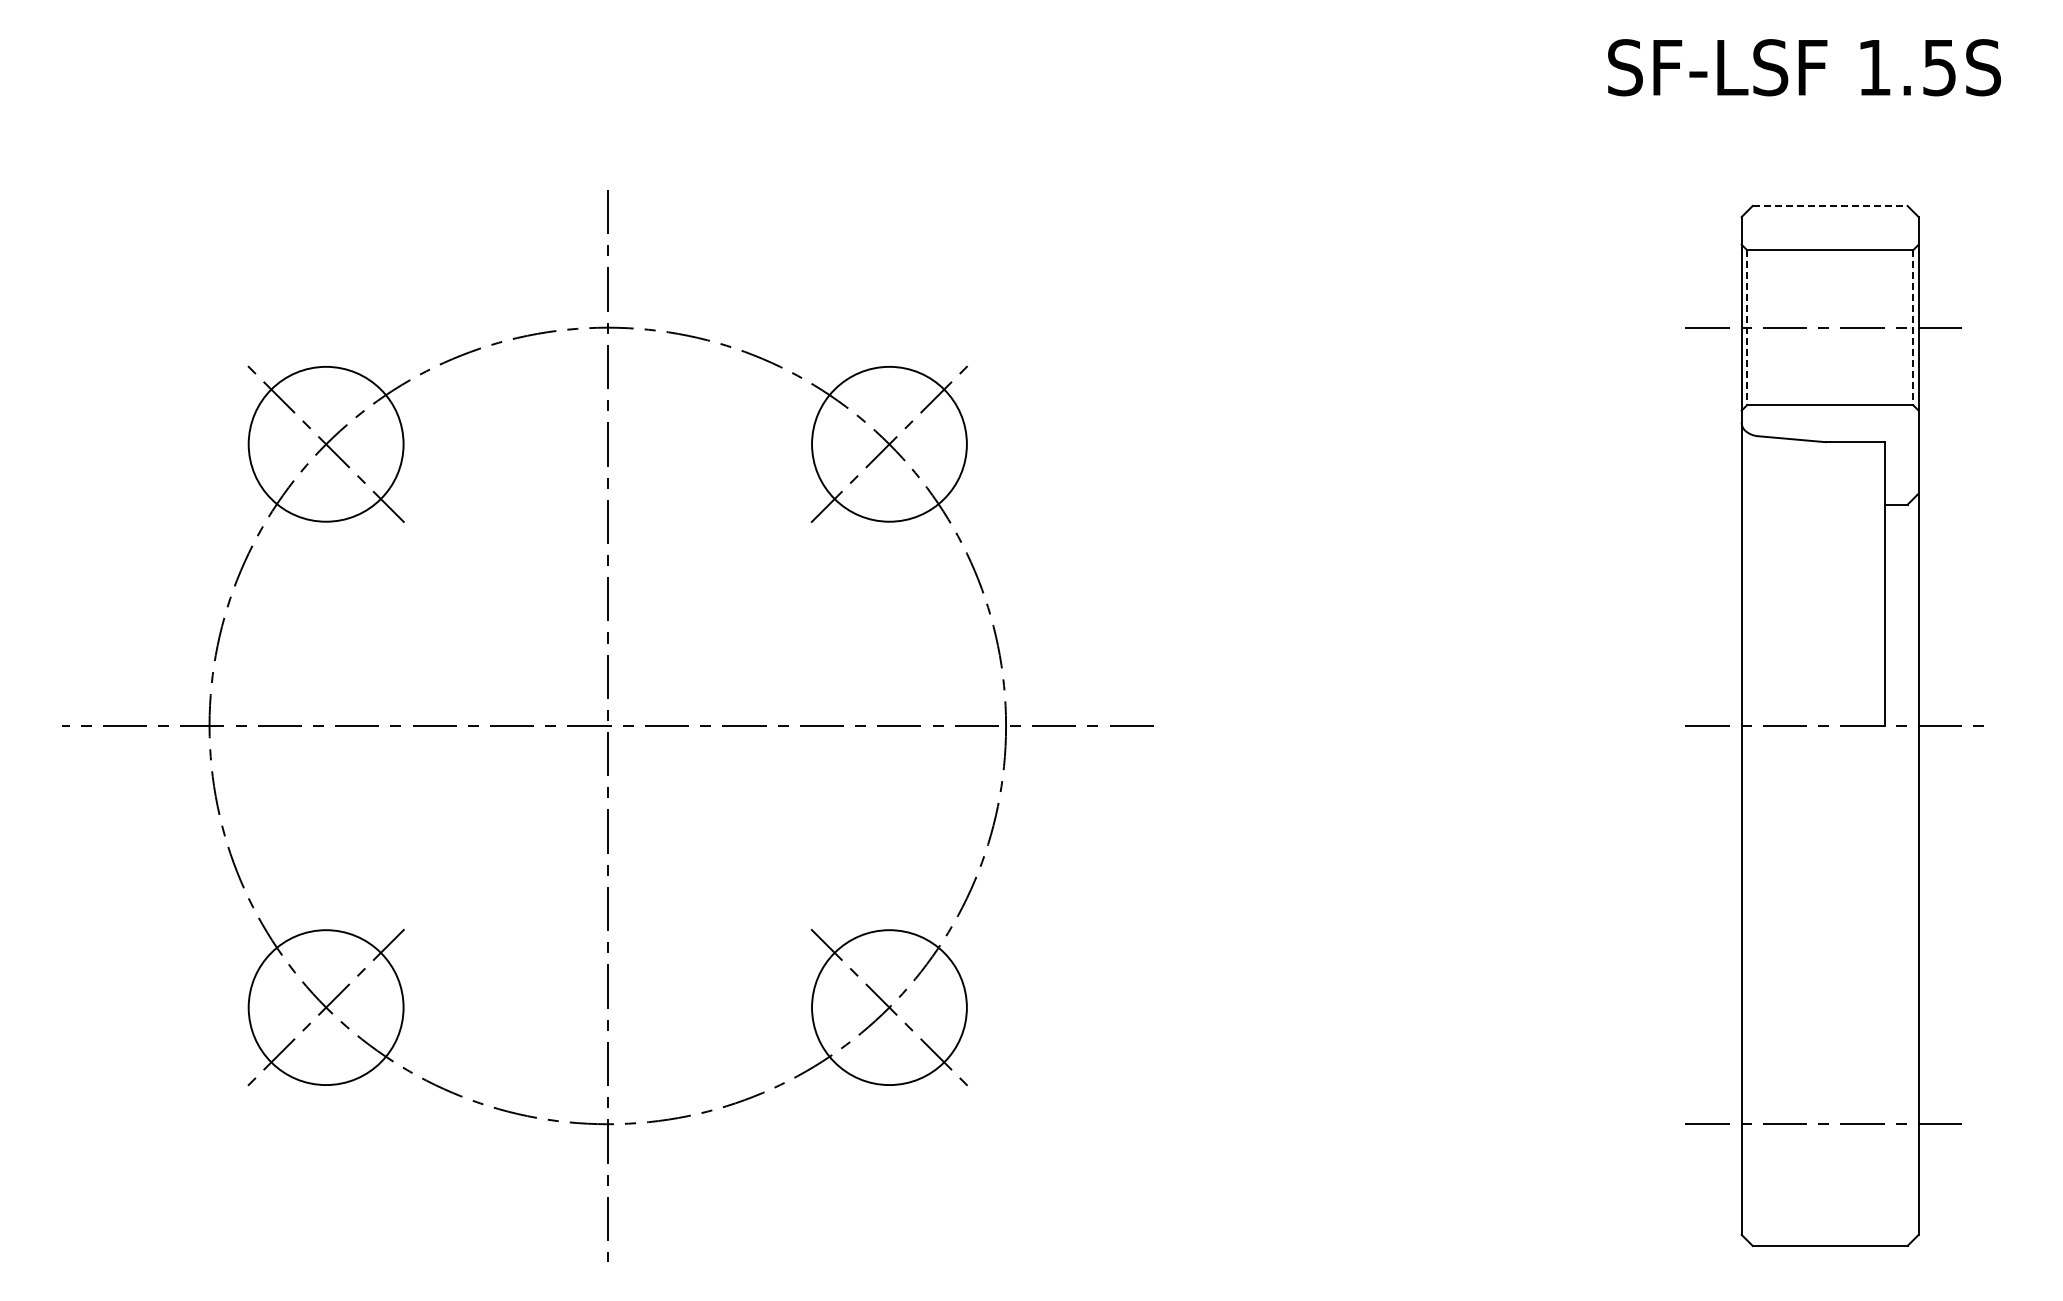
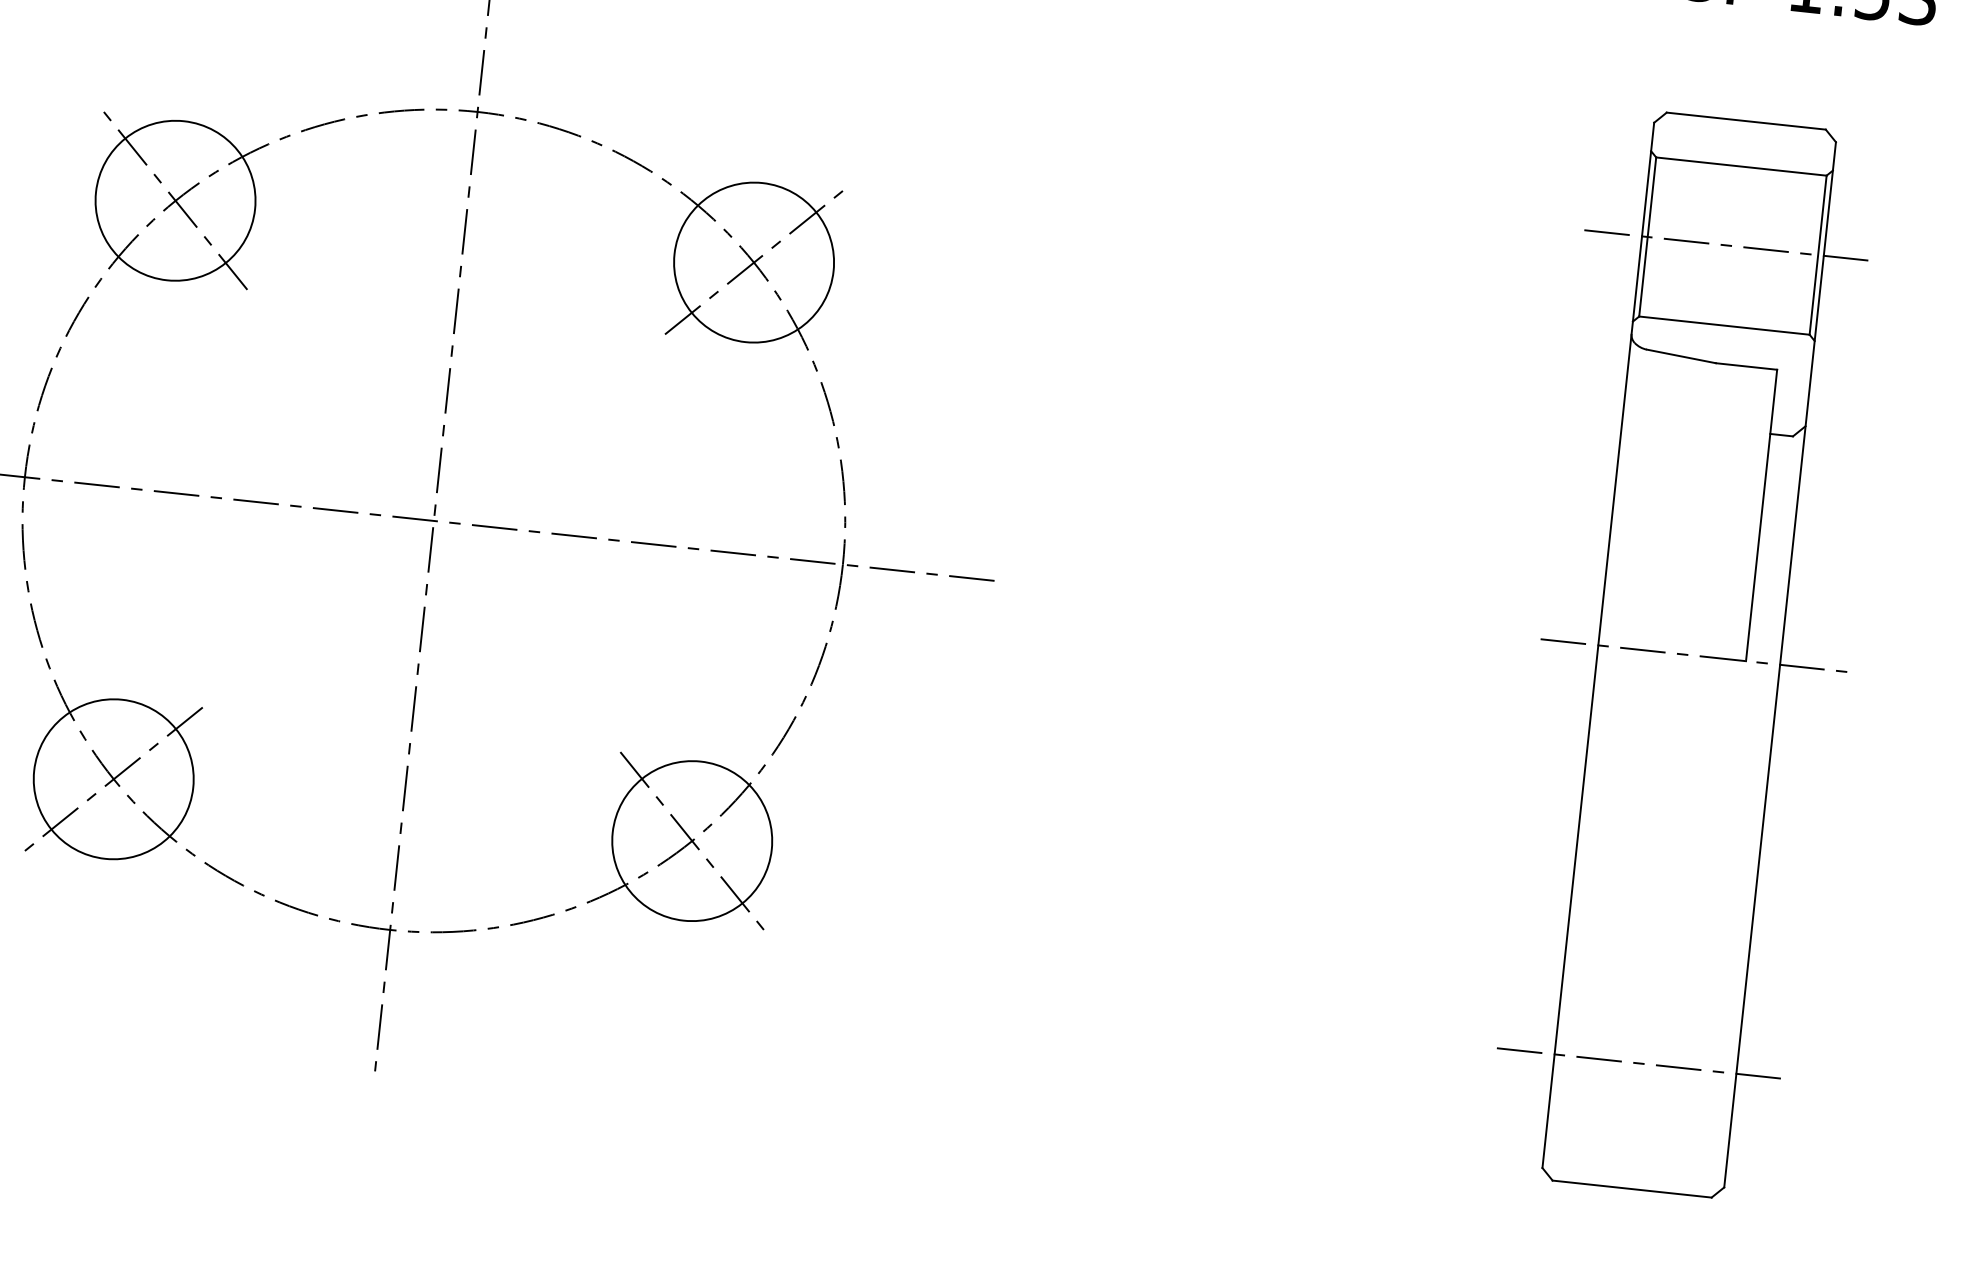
line: (1830, 206) -> (1746, 121), dashed -> solid
line: (1747, 328) -> (1647, 237), dashed -> solid
line: (1913, 328) -> (1818, 256), dashed -> solid

